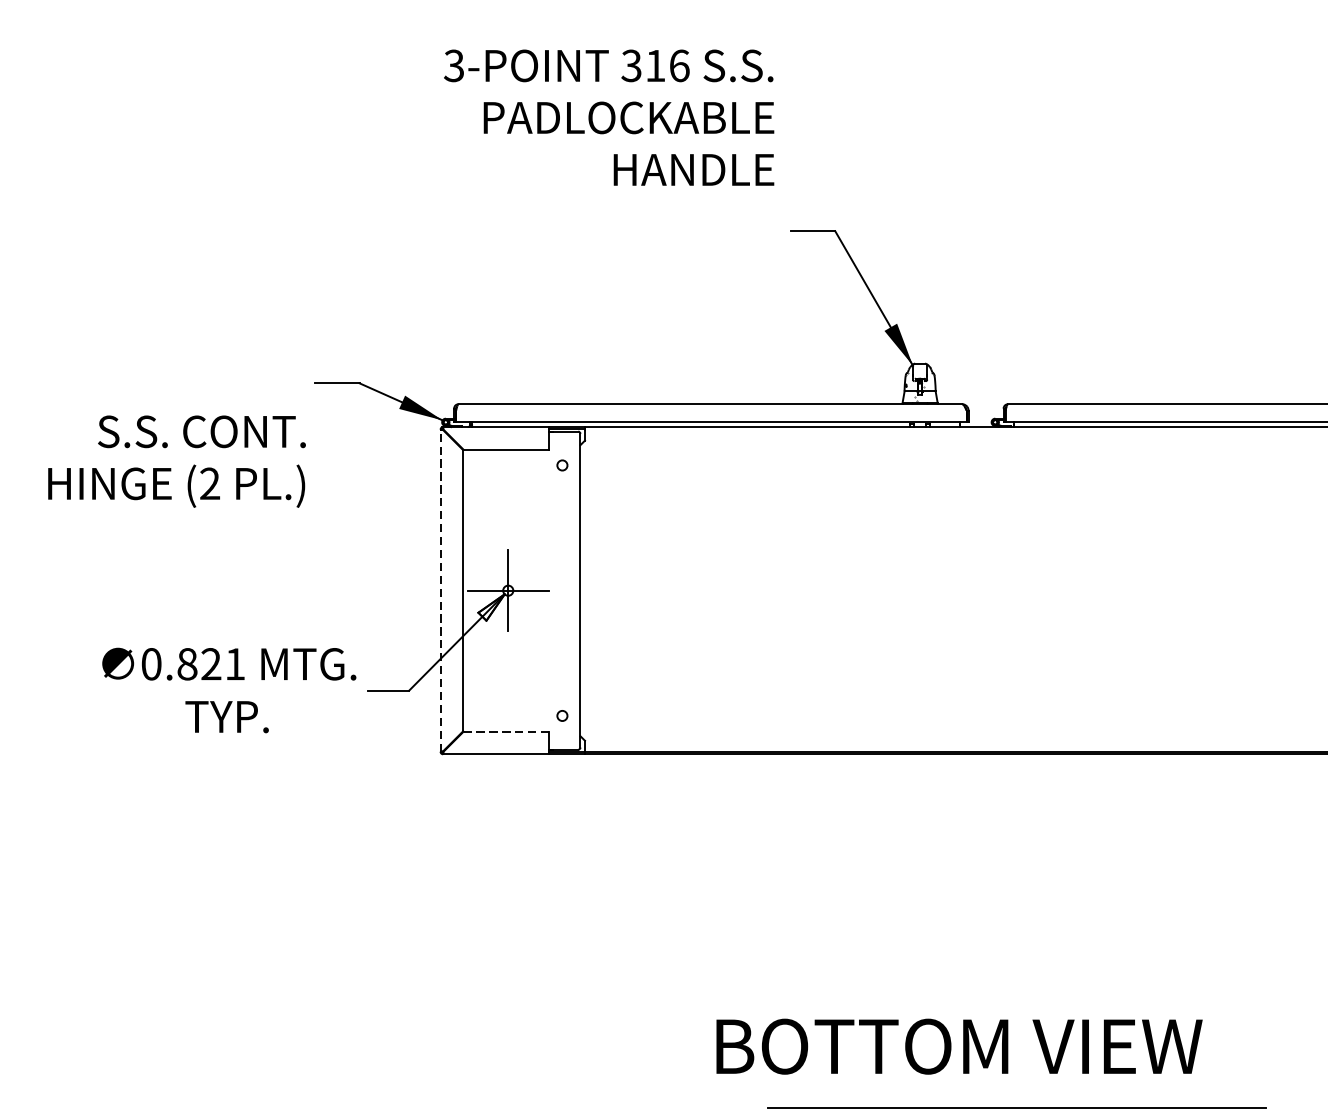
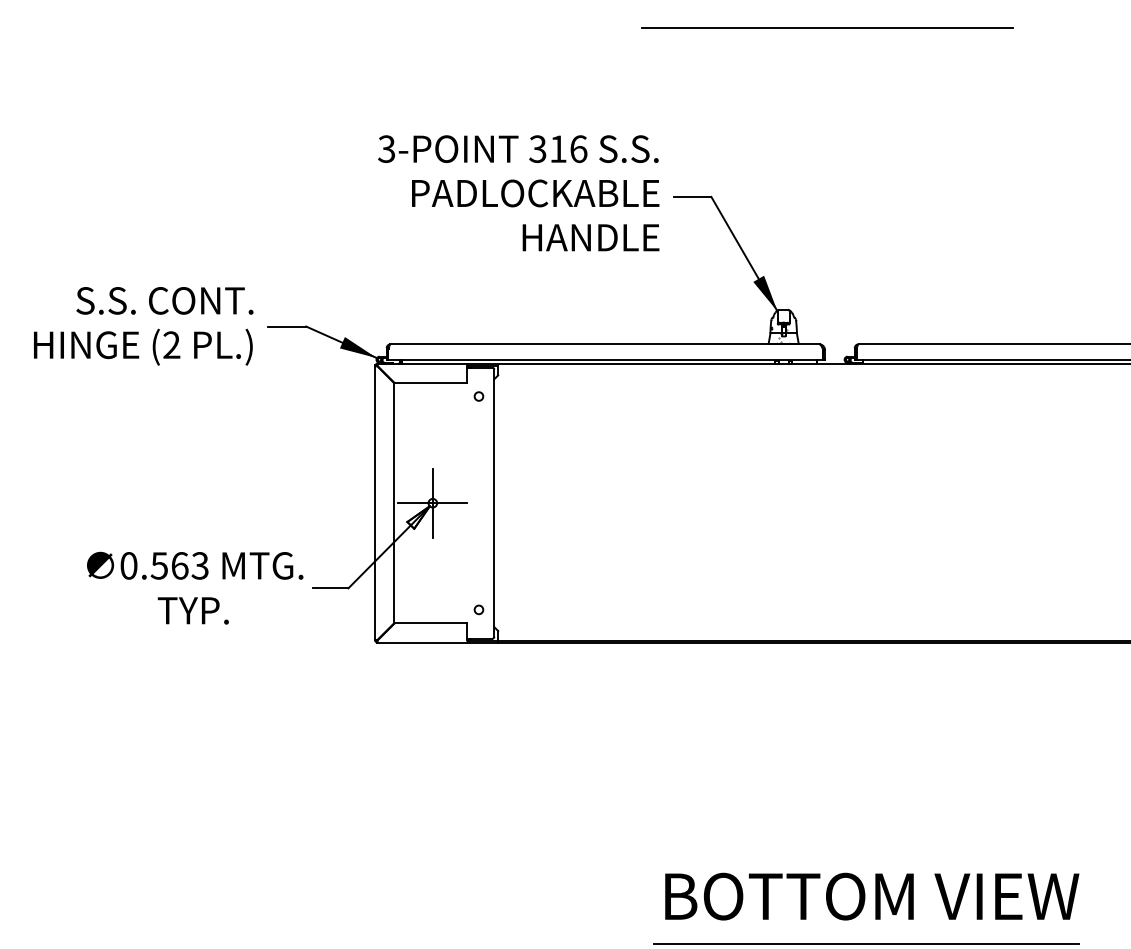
line: (971, 33) -> (827, 28), added
text: (608, 117) -> (518, 193), moved
text: (176, 461) -> (143, 326), moved
line: (440, 589) -> (375, 502), dashed -> solid
text: (210, 663) -> (179, 565), 0.821 -> 0.563
line: (506, 731) -> (431, 623), dashed -> solid
text: (959, 1046) -> (872, 896), moved

